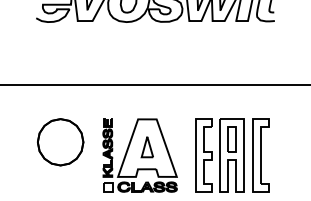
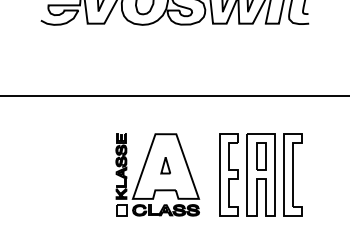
part: (60, 142) -> (68, 160), removed
part: (146, 147) -> (164, 165), size x0.7

